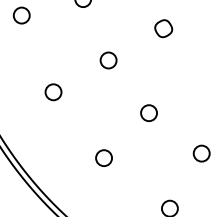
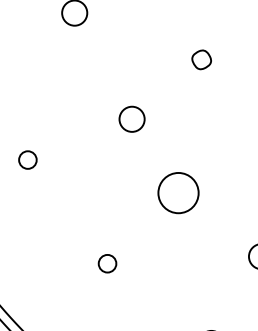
part: (163, 28) -> (201, 59), size x0.7
circle: (108, 60) -> (131, 119), moved
circle: (53, 92) -> (27, 160), size x0.7
circle: (148, 112) -> (177, 191), size x1.6
circle: (103, 157) -> (106, 262), size x0.7

